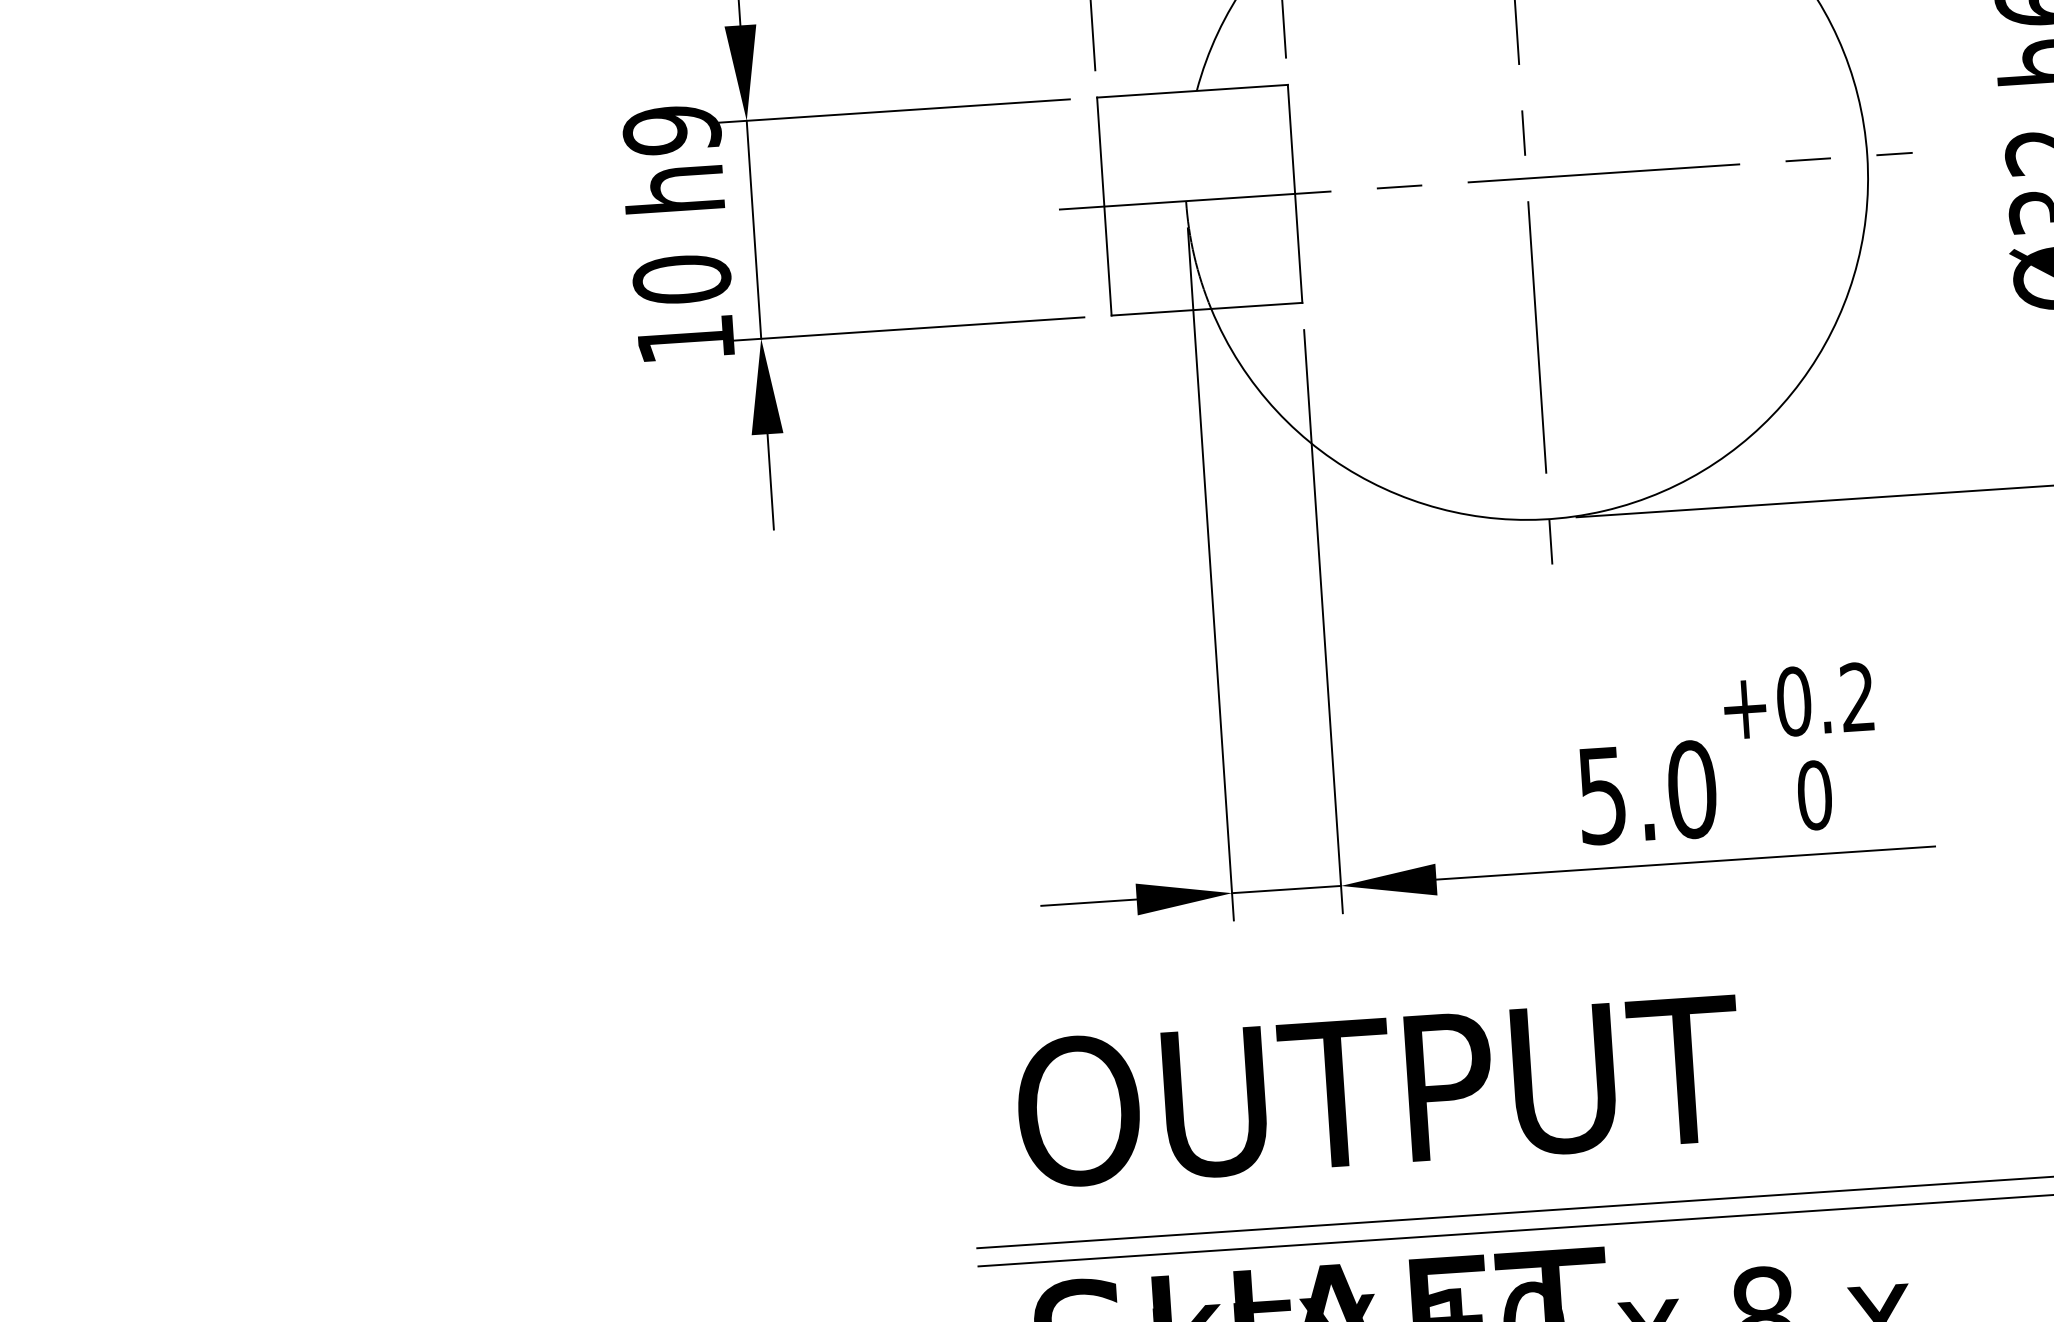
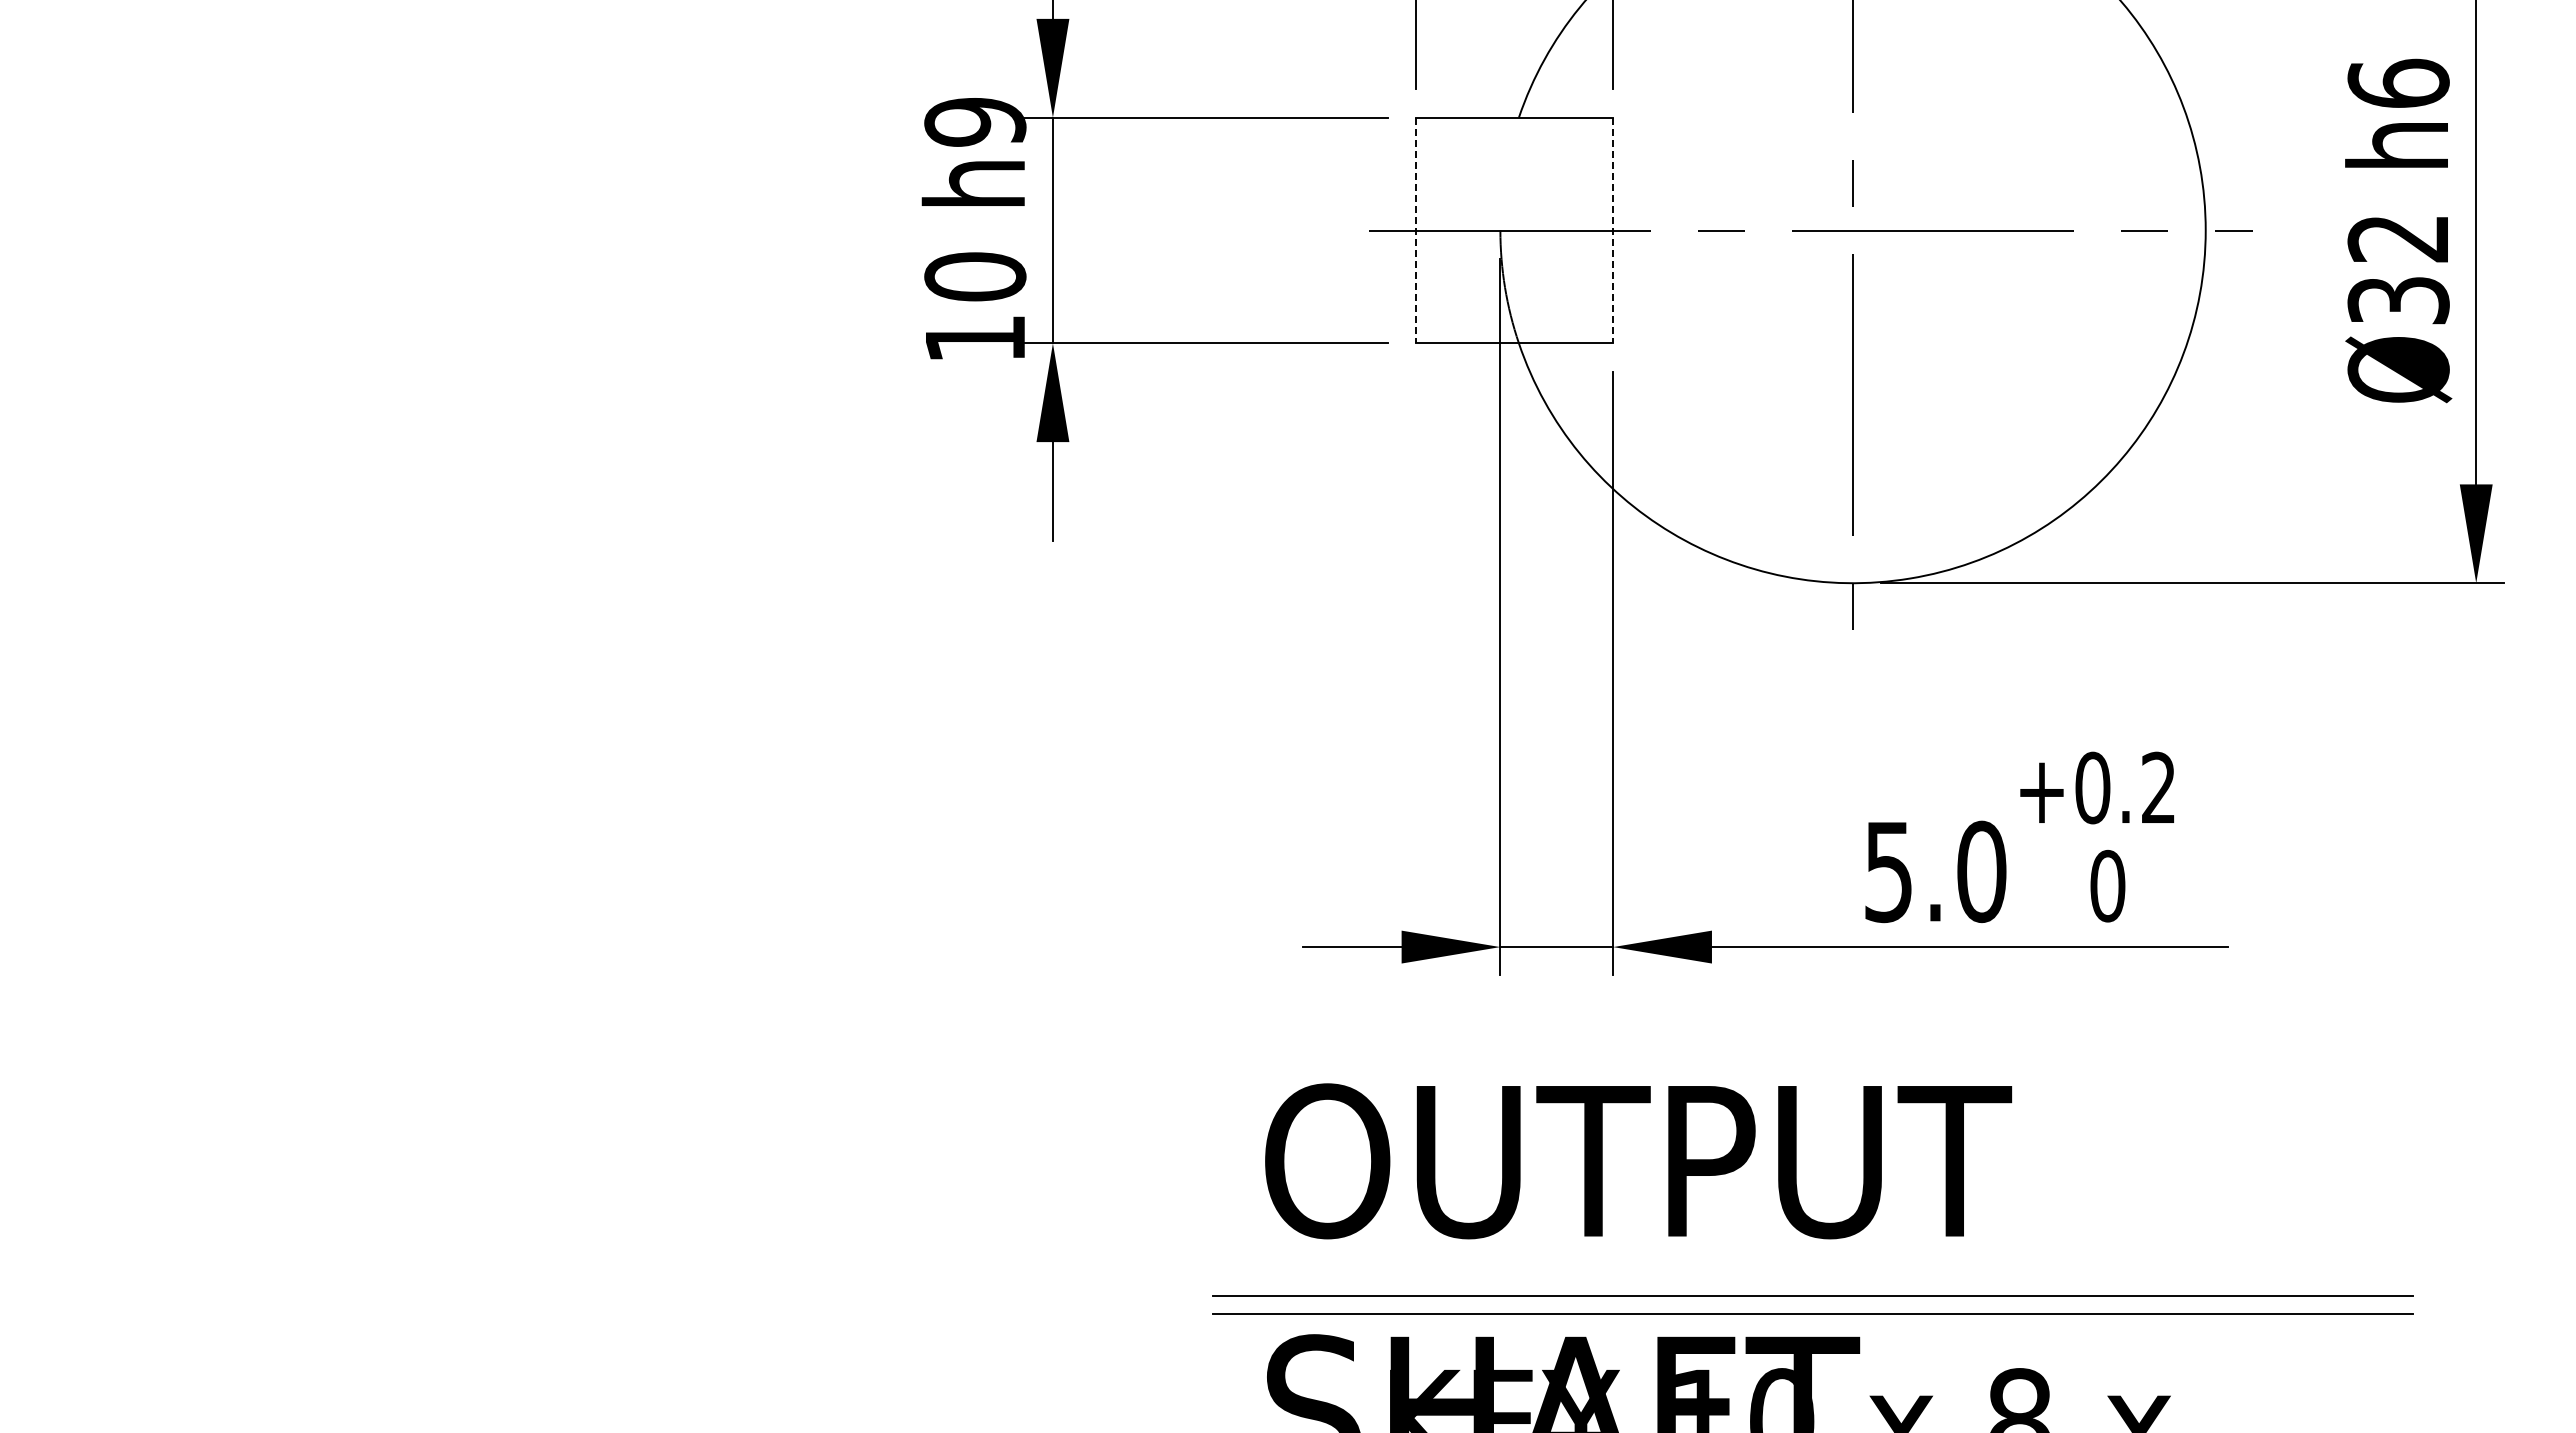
line: (1295, 193) -> (1613, 230), solid -> dashed
line: (1104, 206) -> (1415, 230), solid -> dashed

